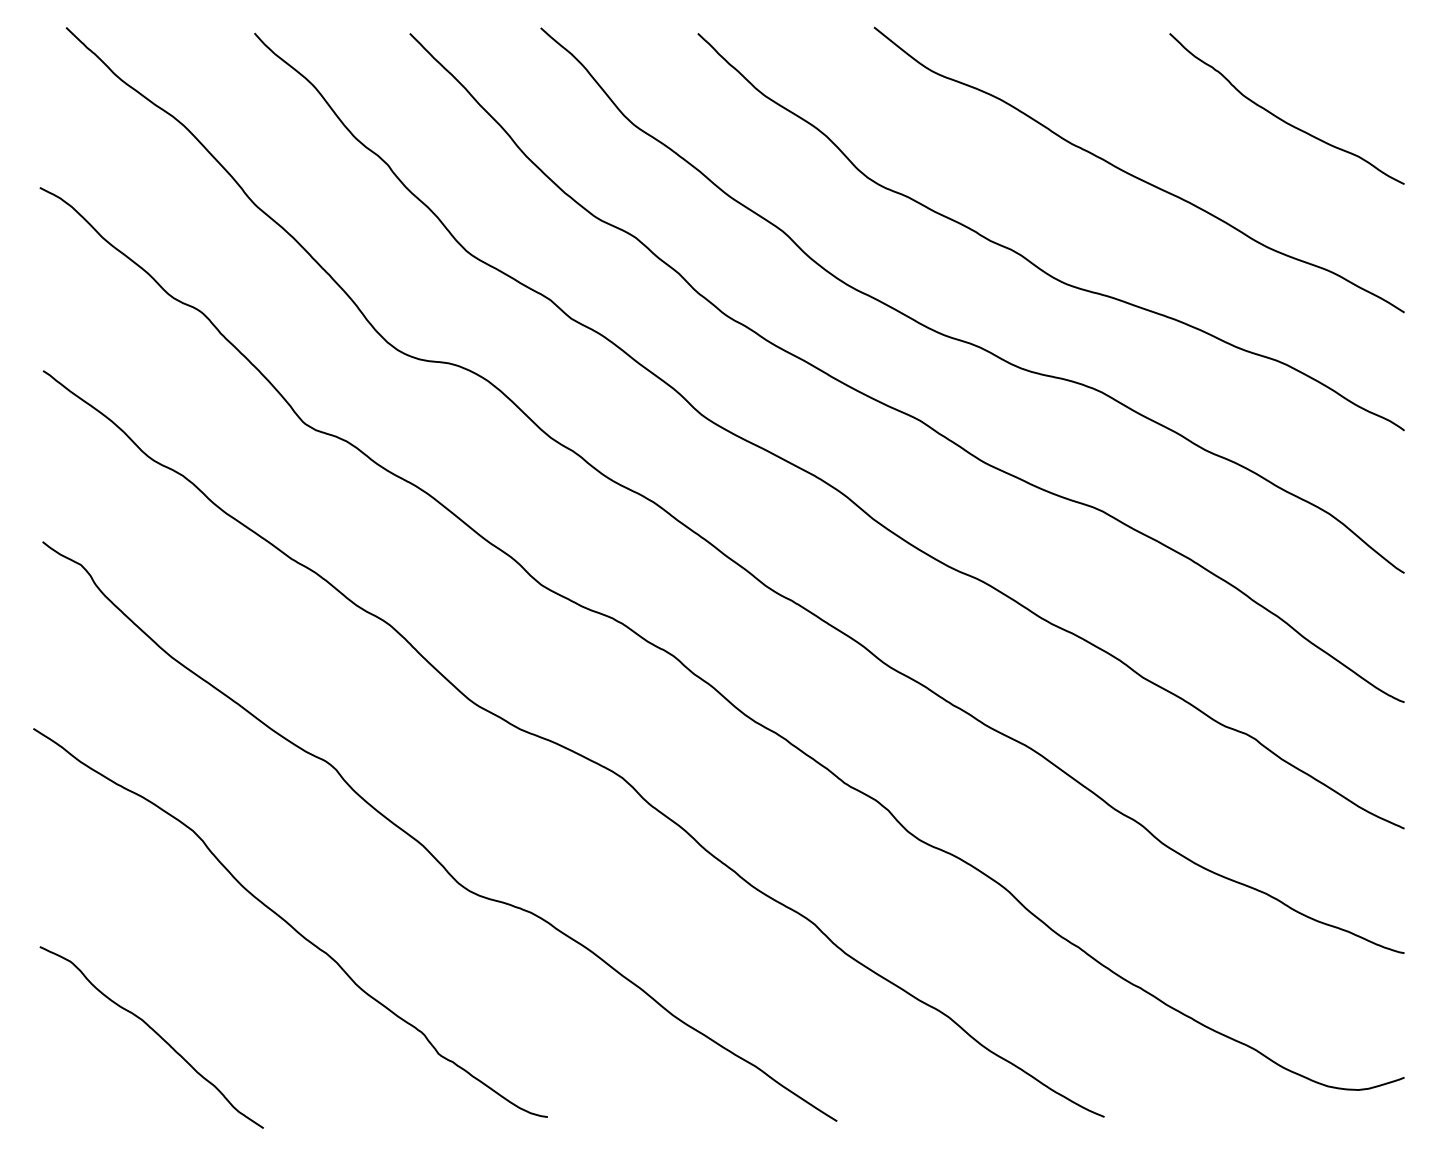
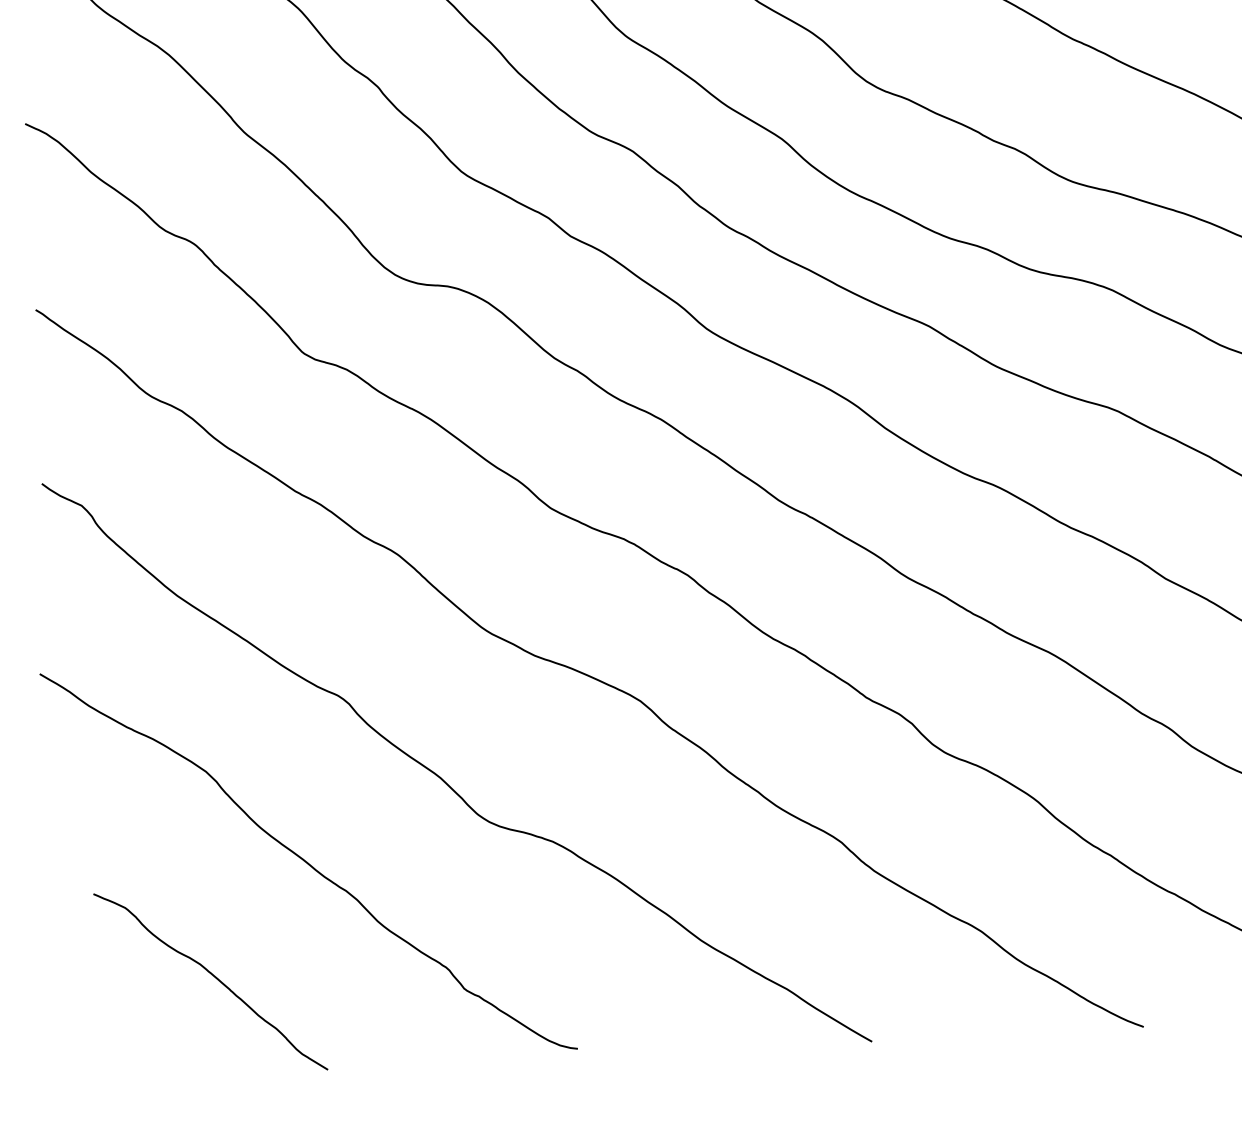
curve: (155, 1033) -> (214, 977), moved

